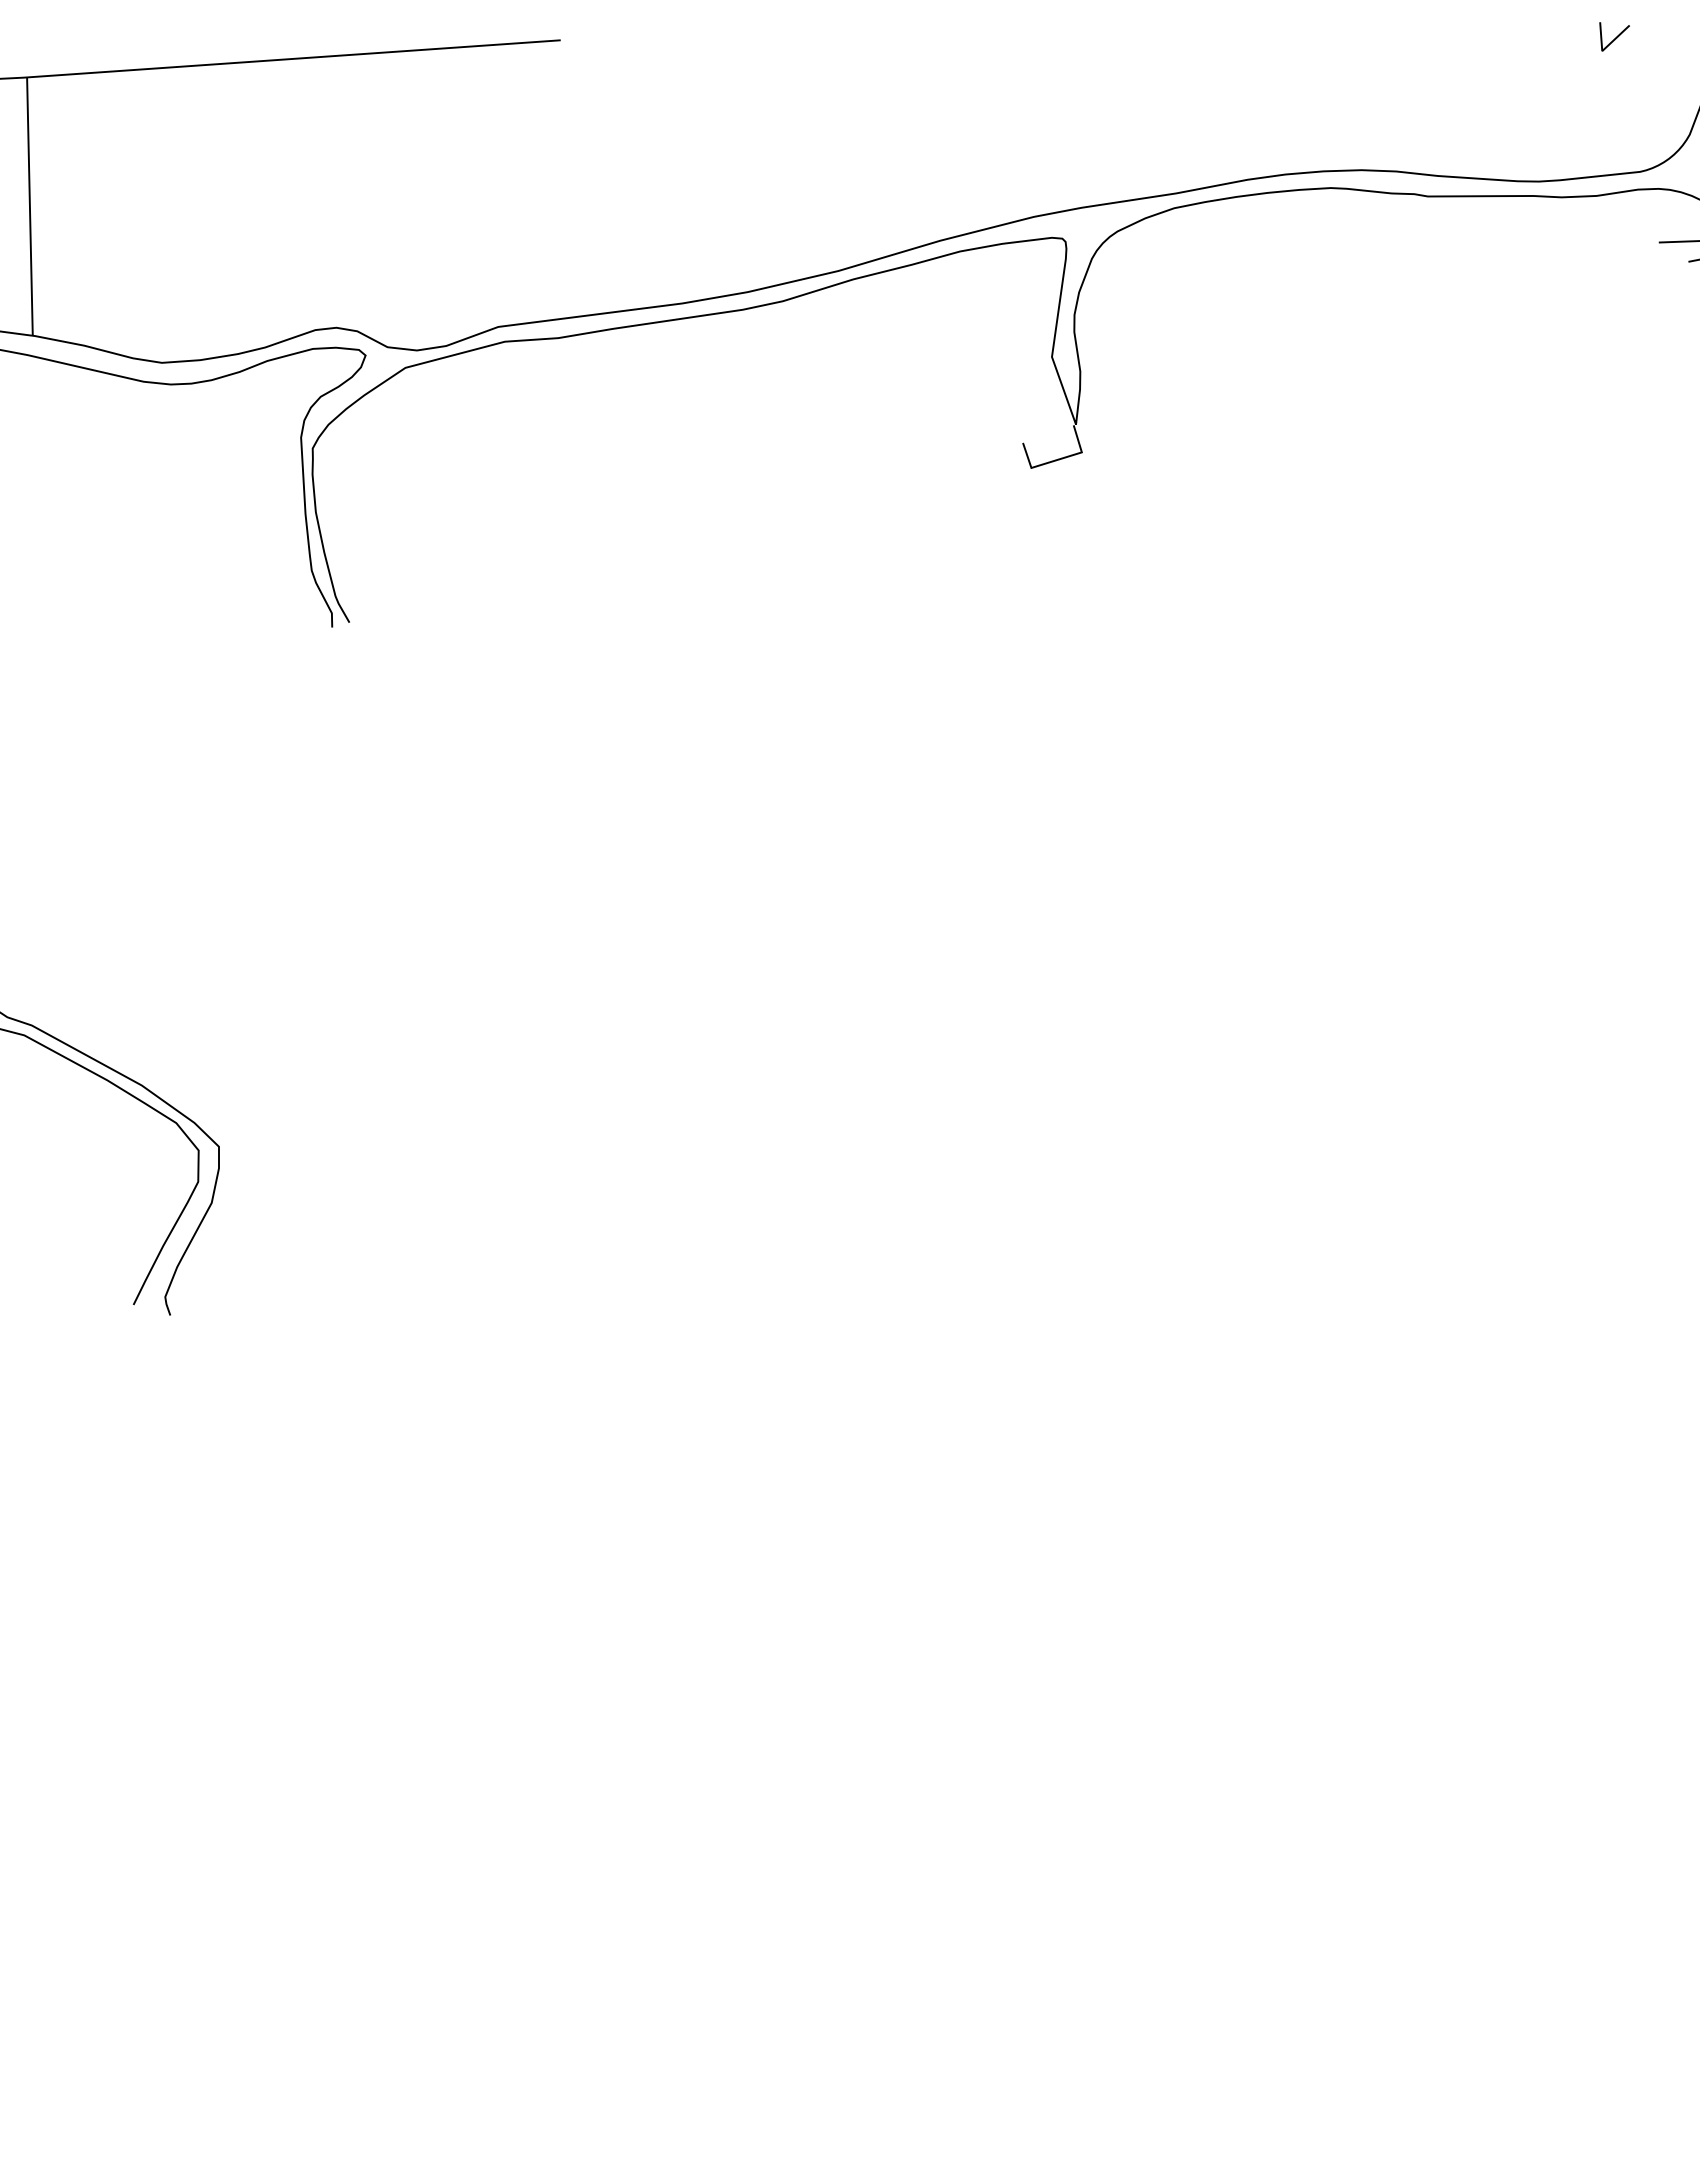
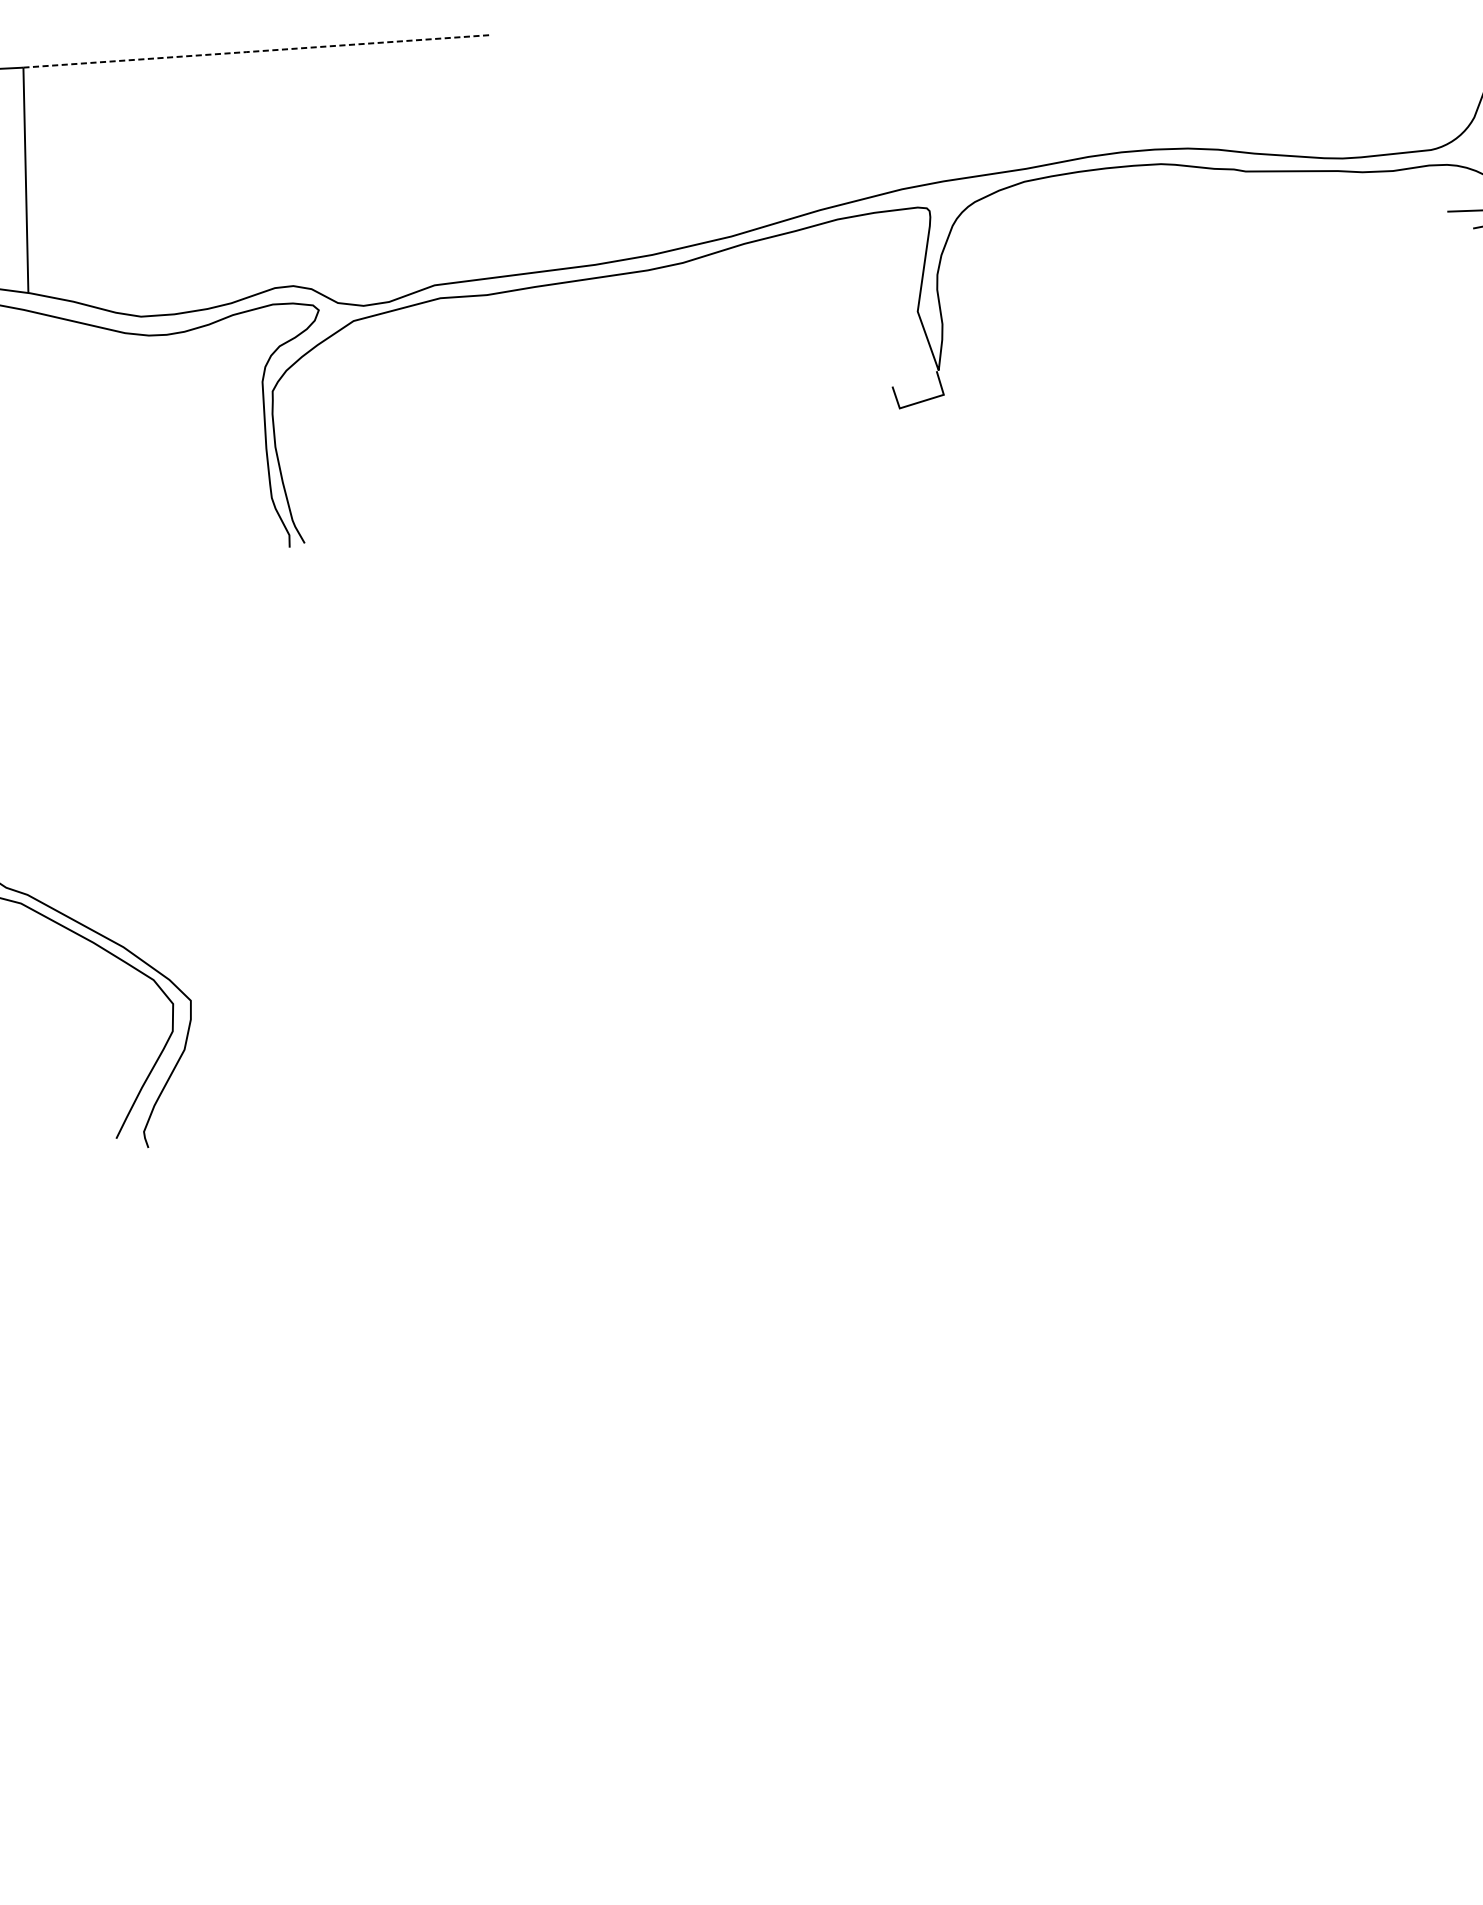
line: (1615, 37) -> (1409, 32), removed
line: (293, 58) -> (255, 51), solid -> dashed

